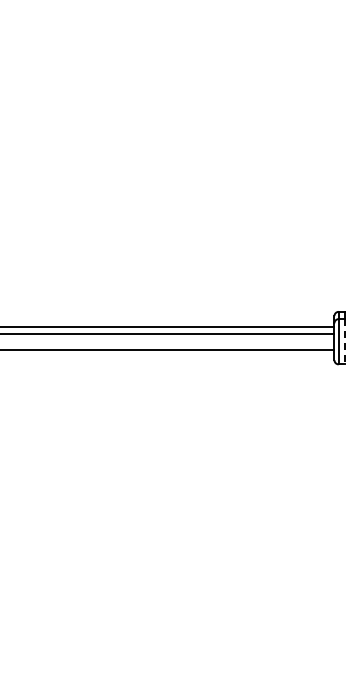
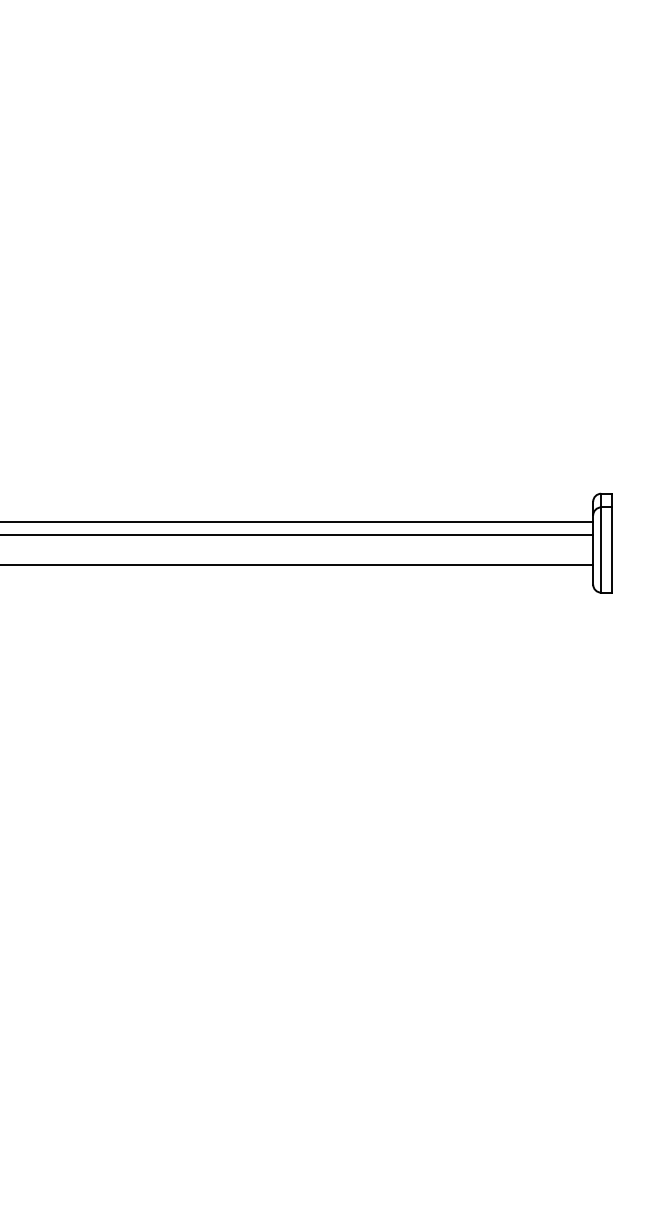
line: (344, 341) -> (612, 549), dashed -> solid

